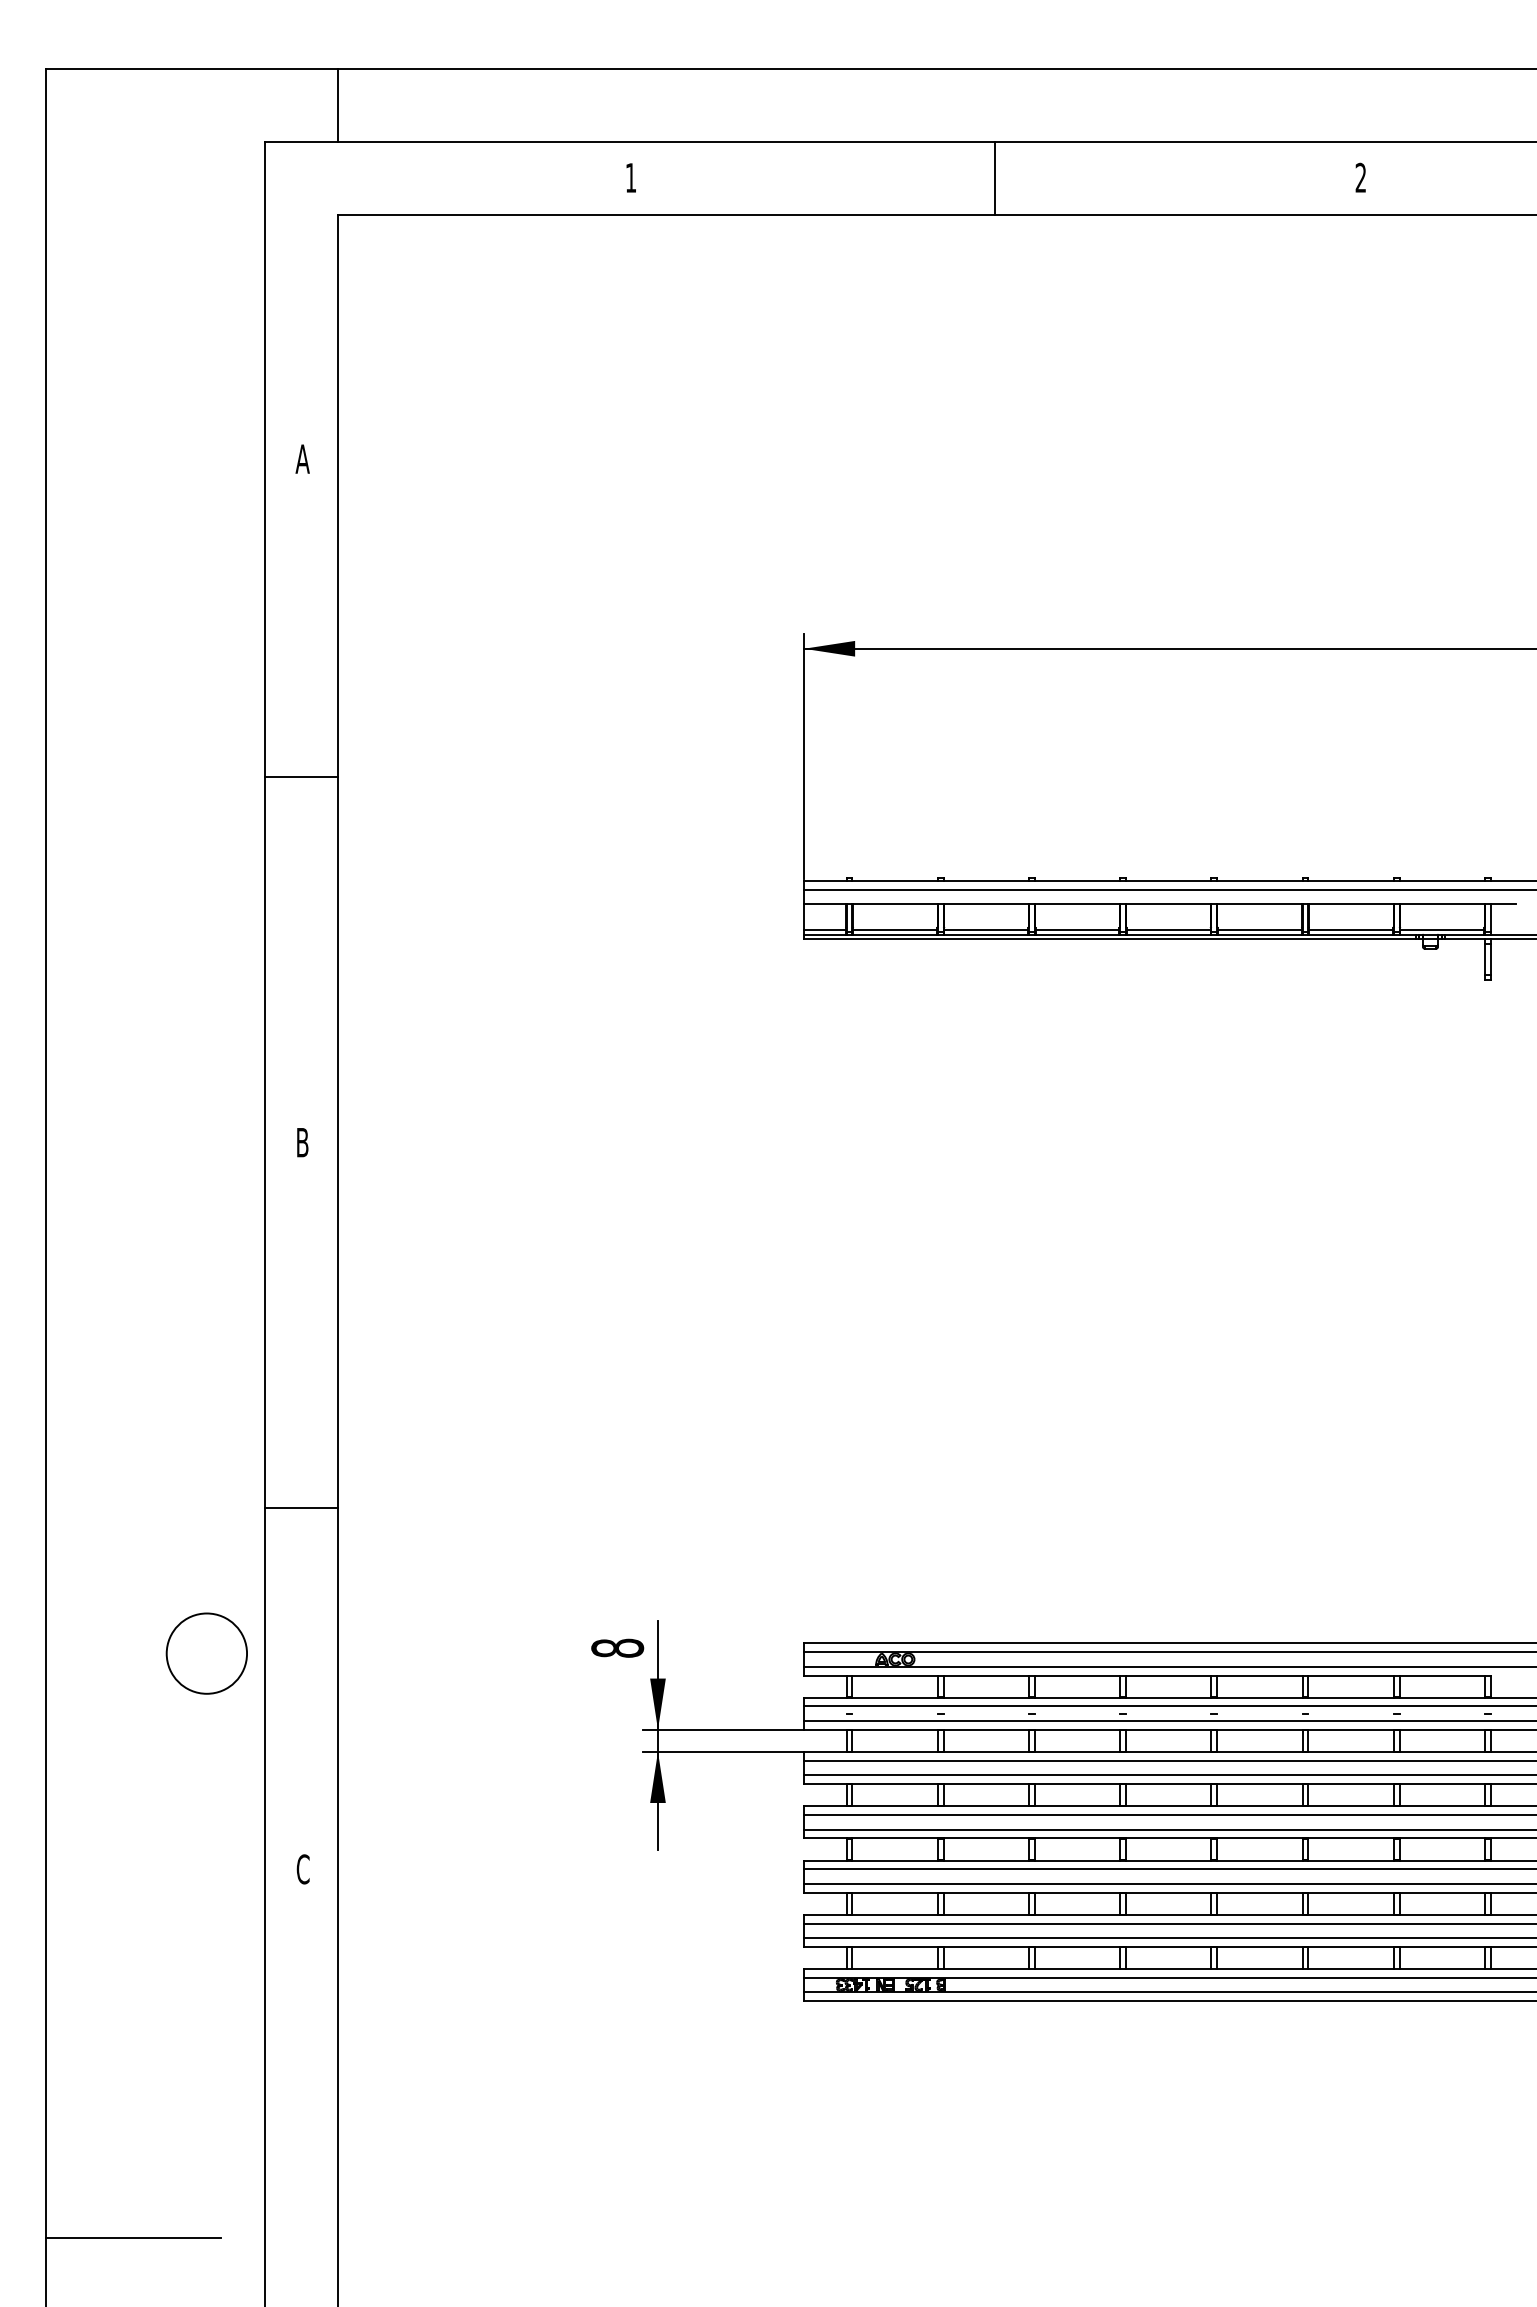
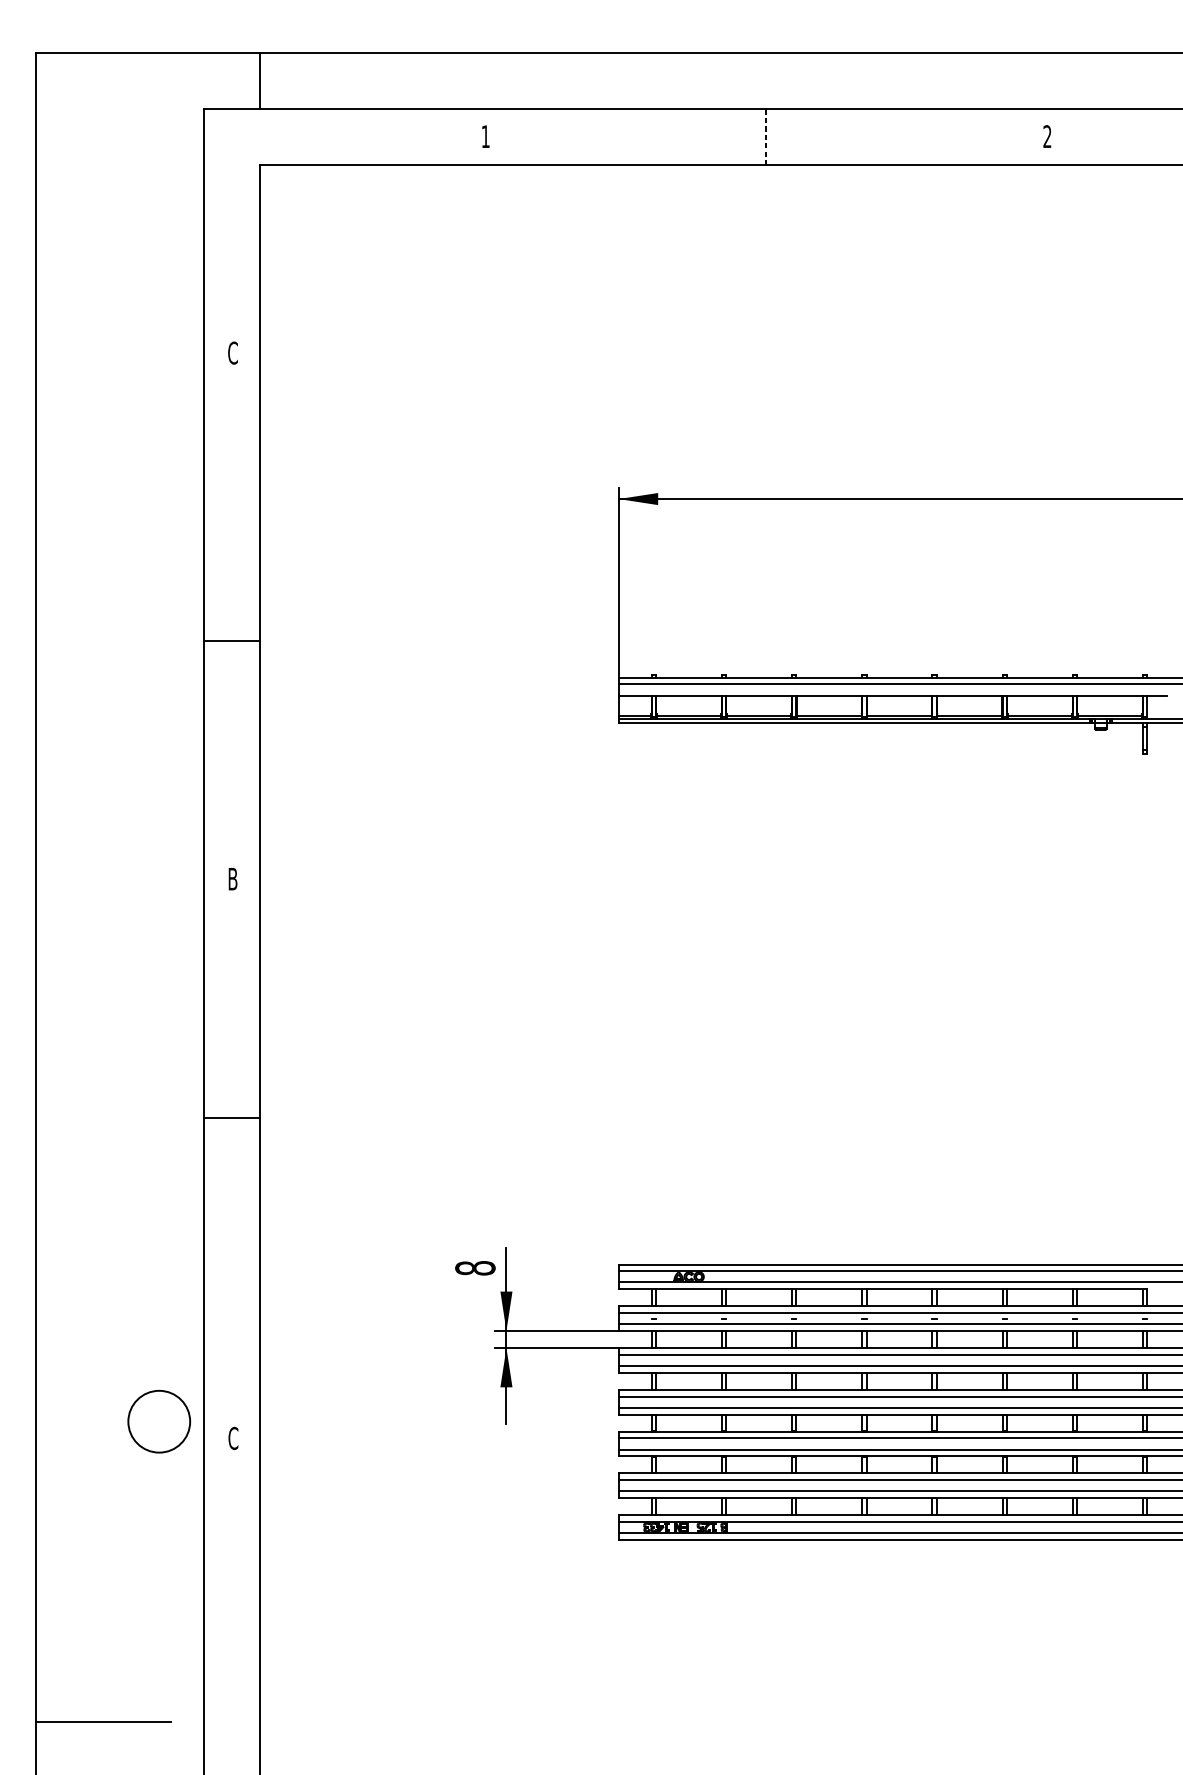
line: (995, 178) -> (766, 137), solid -> dashed
text: (302, 459) -> (232, 353), A -> C
line: (301, 777) -> (232, 641), moved
line: (301, 1507) -> (232, 1118), moved
circle: (206, 1653) -> (158, 1421), moved

